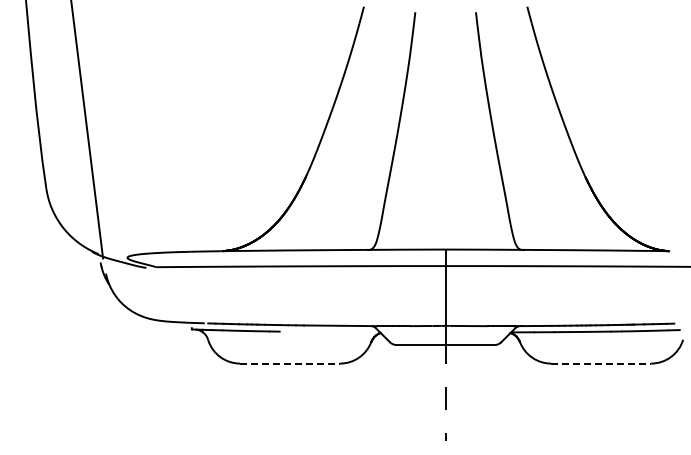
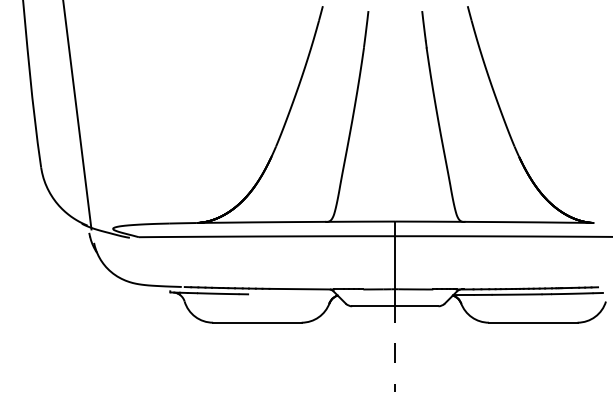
line: (290, 363) -> (257, 322), dashed -> solid
line: (601, 363) -> (533, 322), dashed -> solid

